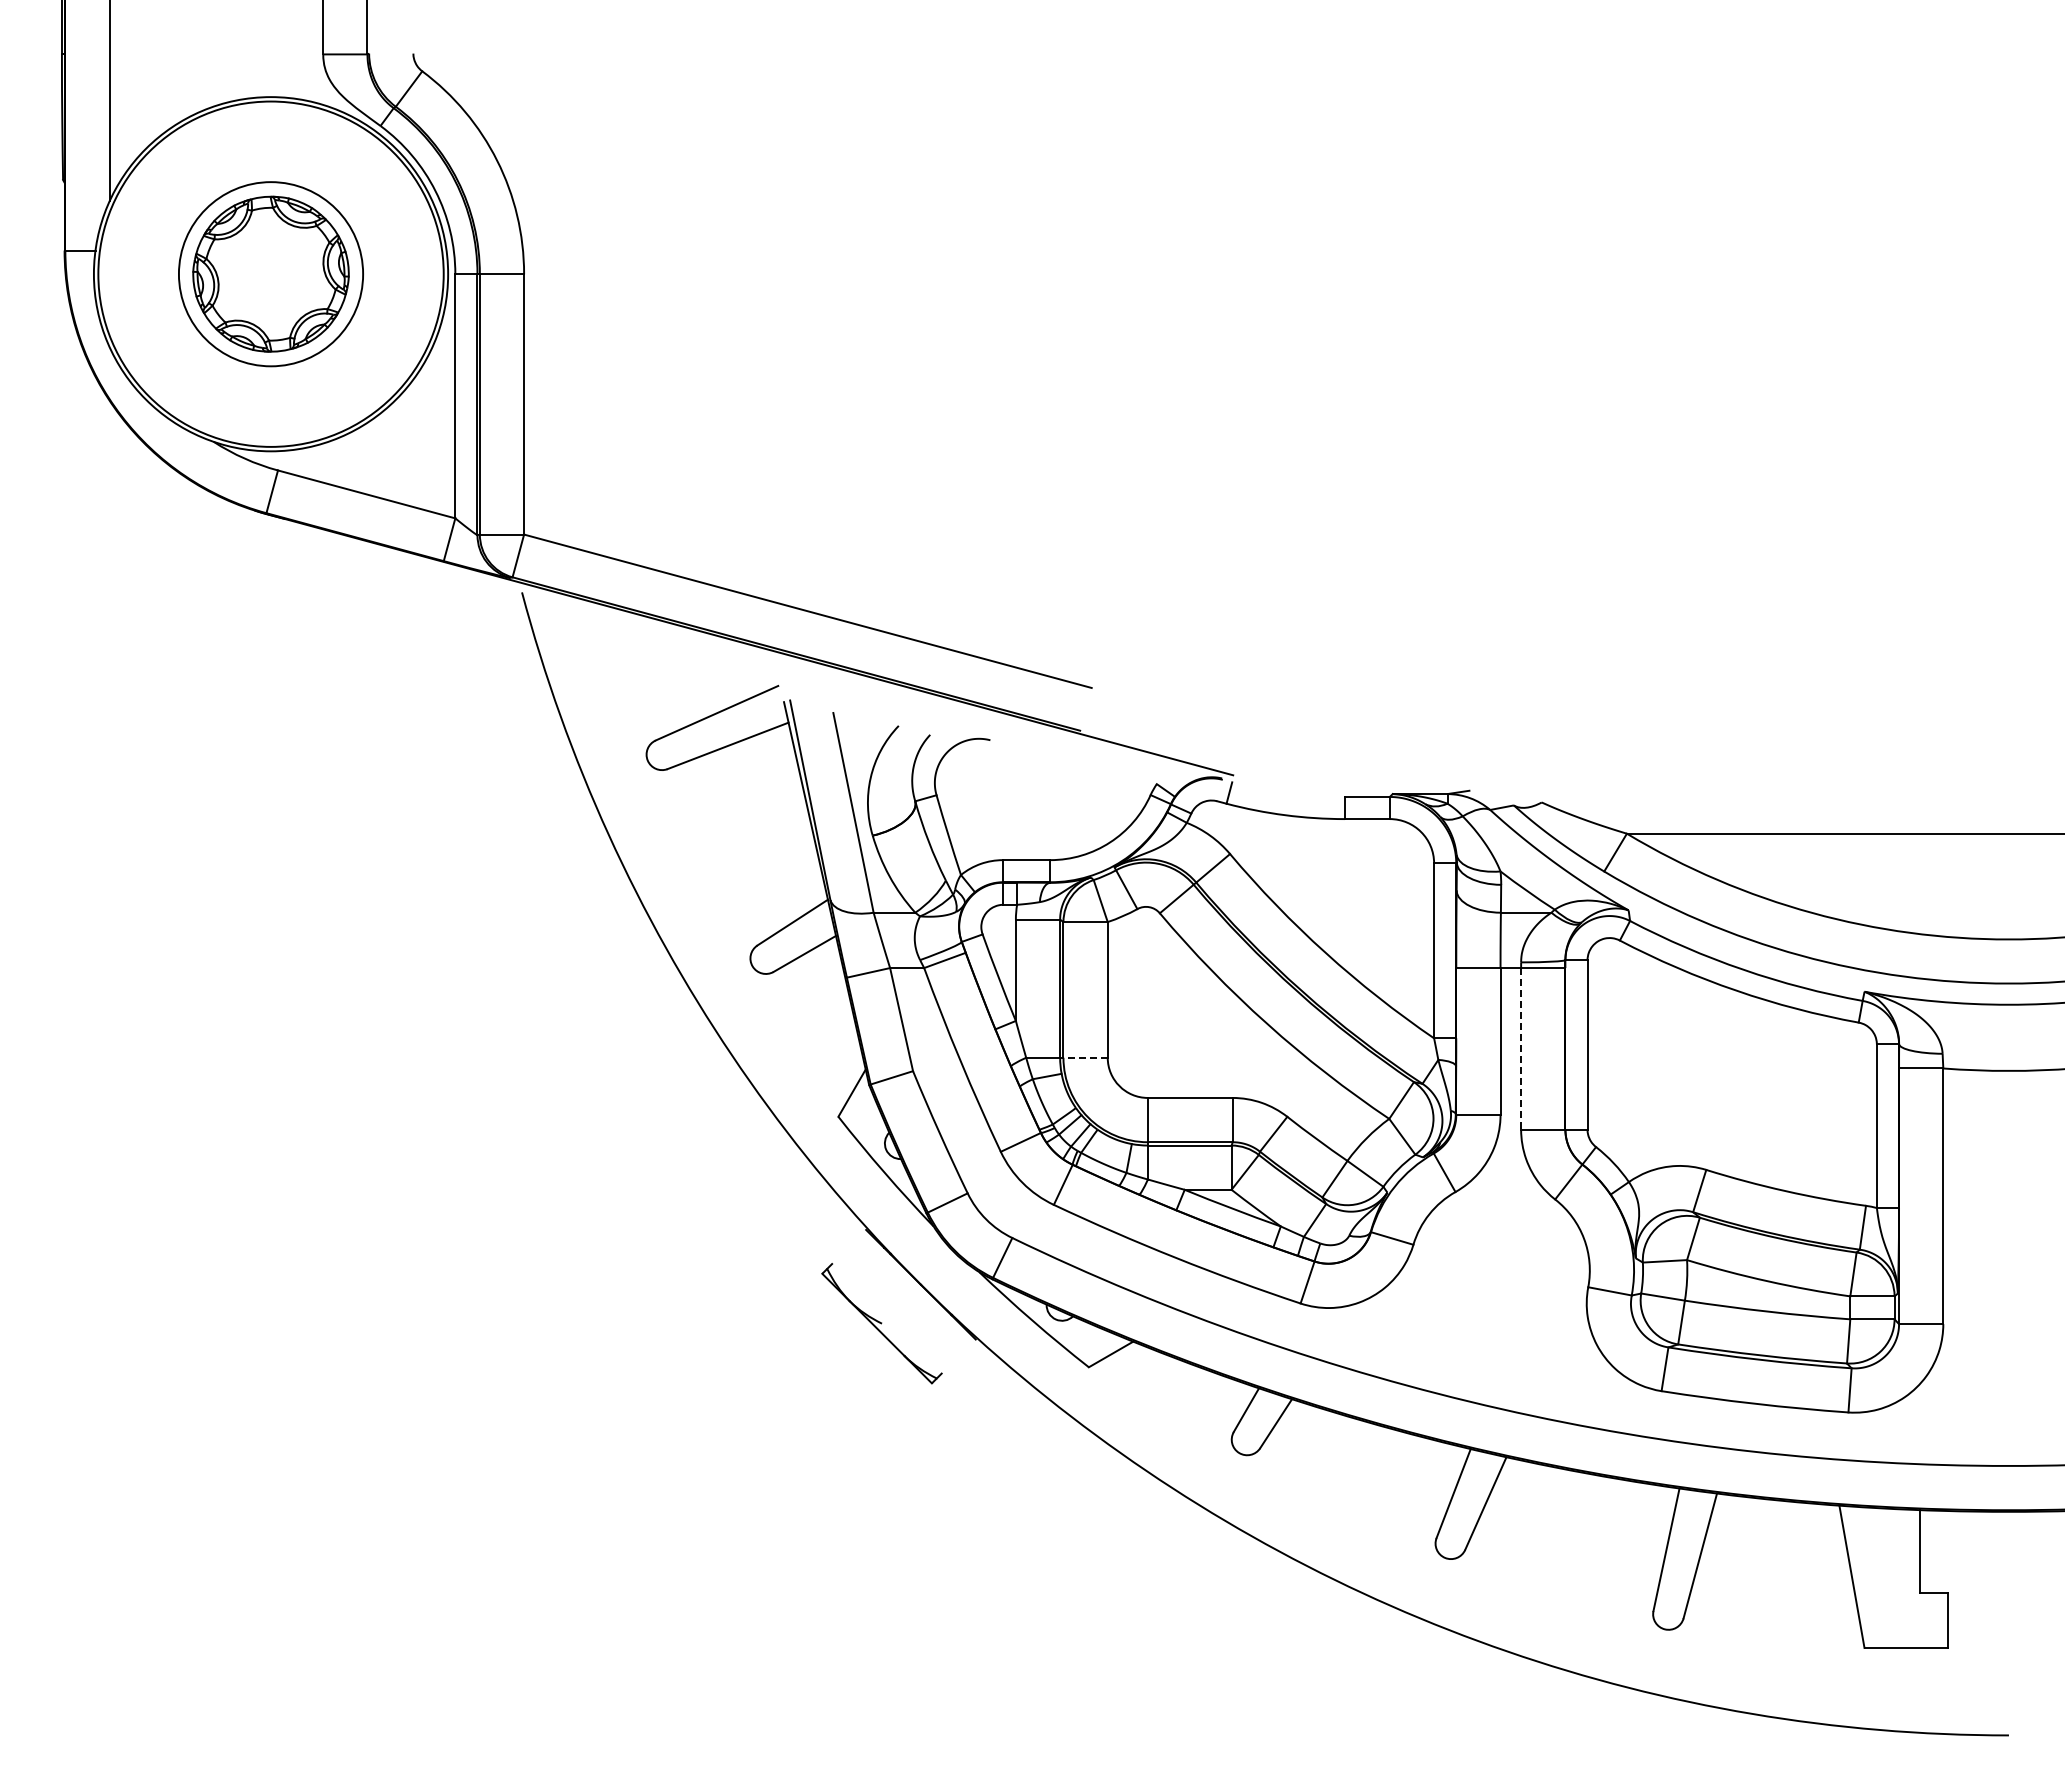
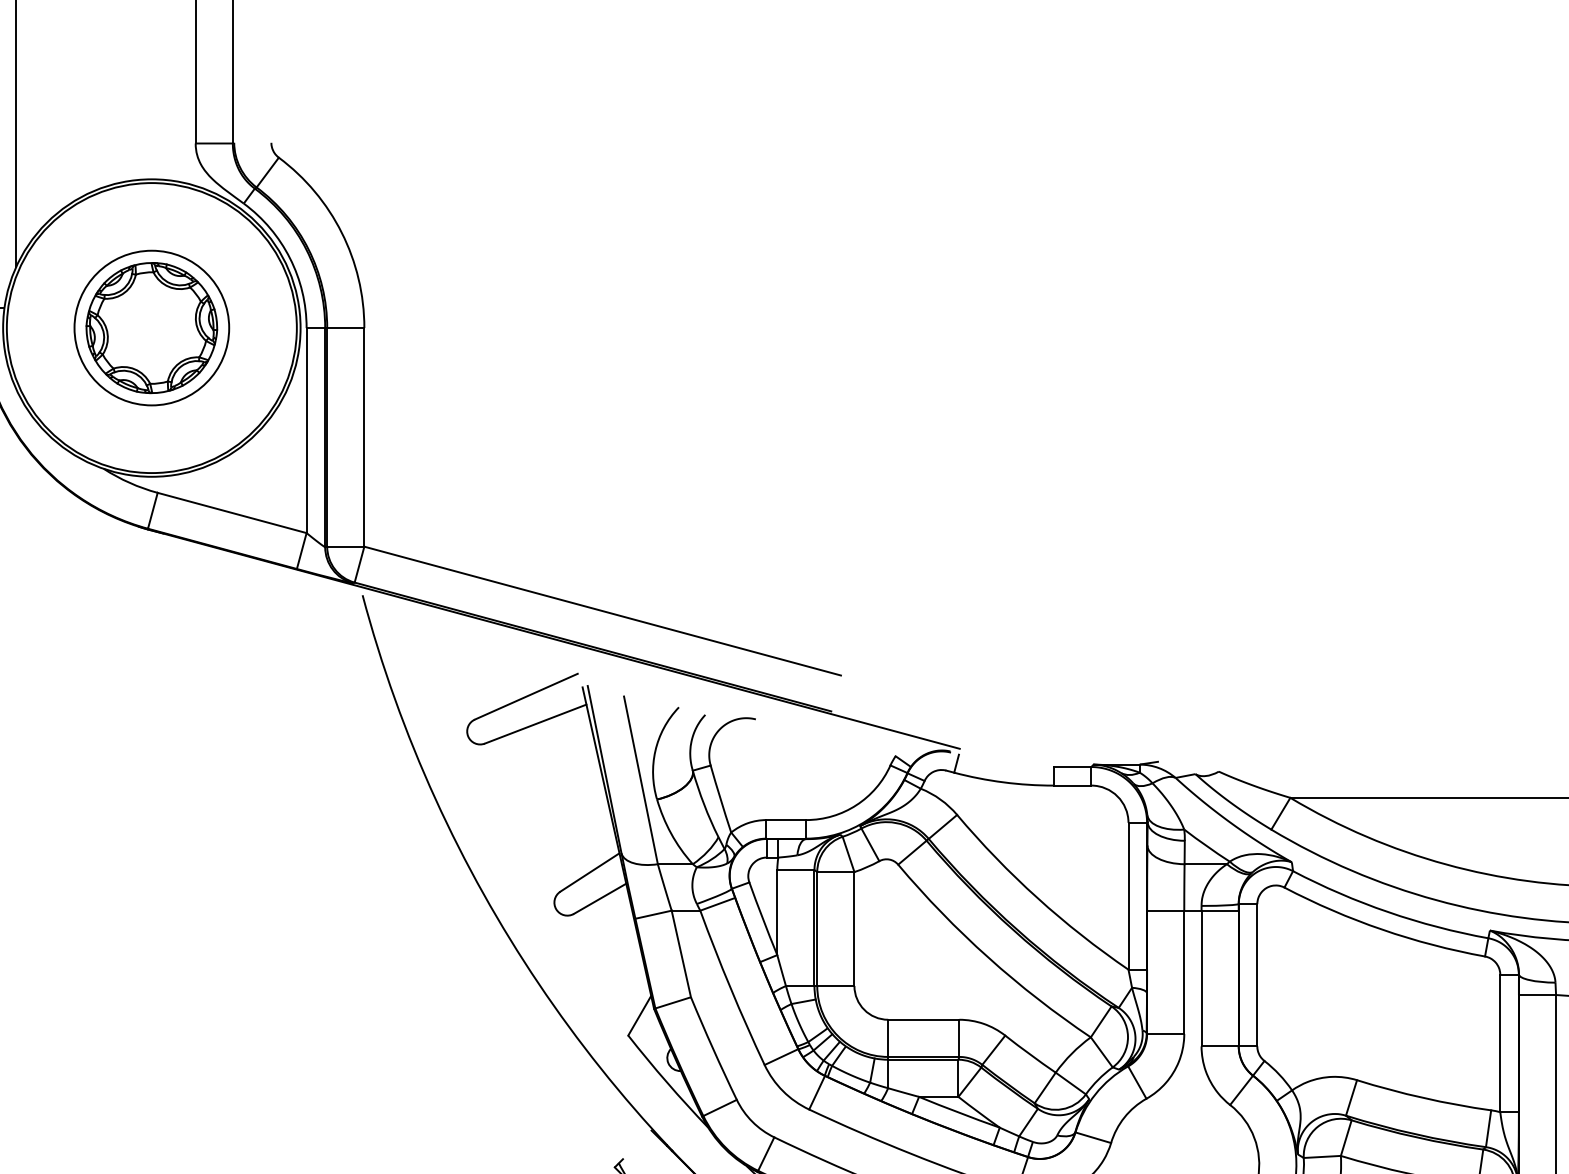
line: (1521, 1048) -> (1201, 978), dashed -> solid
line: (1085, 1057) -> (835, 985), dashed -> solid

